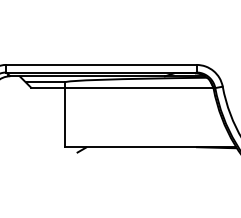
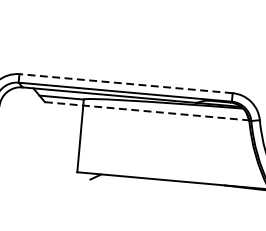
line: (100, 64) -> (125, 83), solid -> dashed
line: (122, 87) -> (147, 111), solid -> dashed

